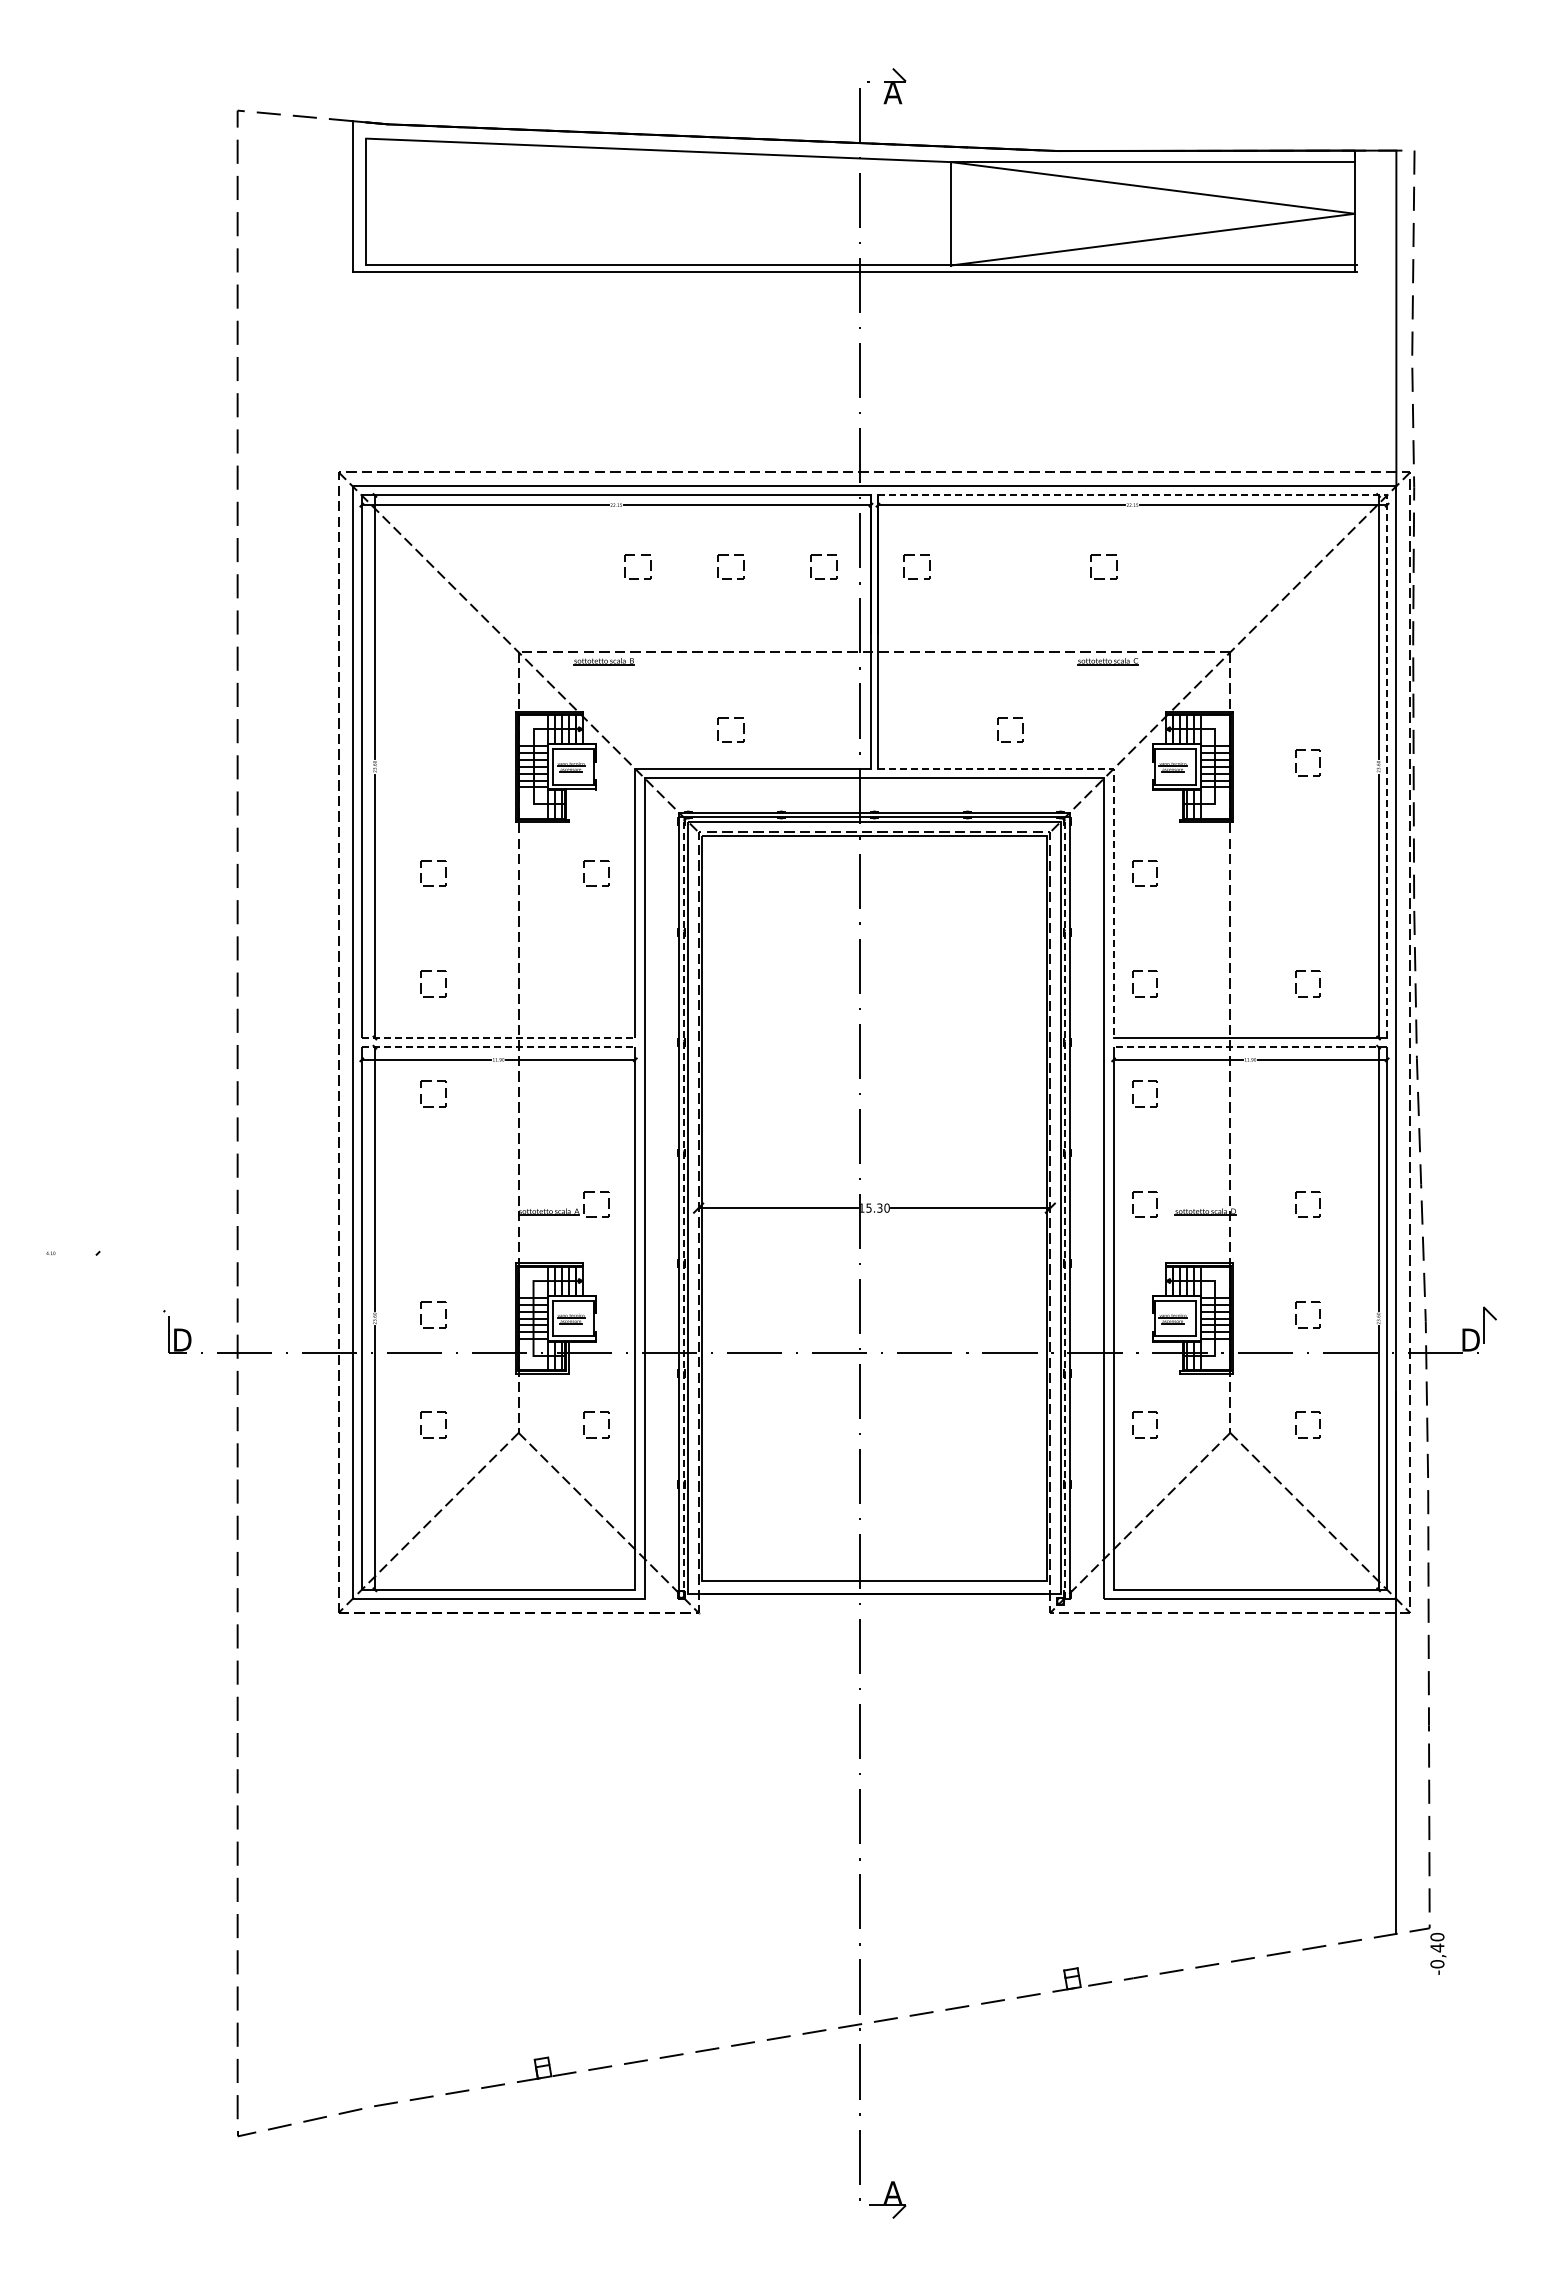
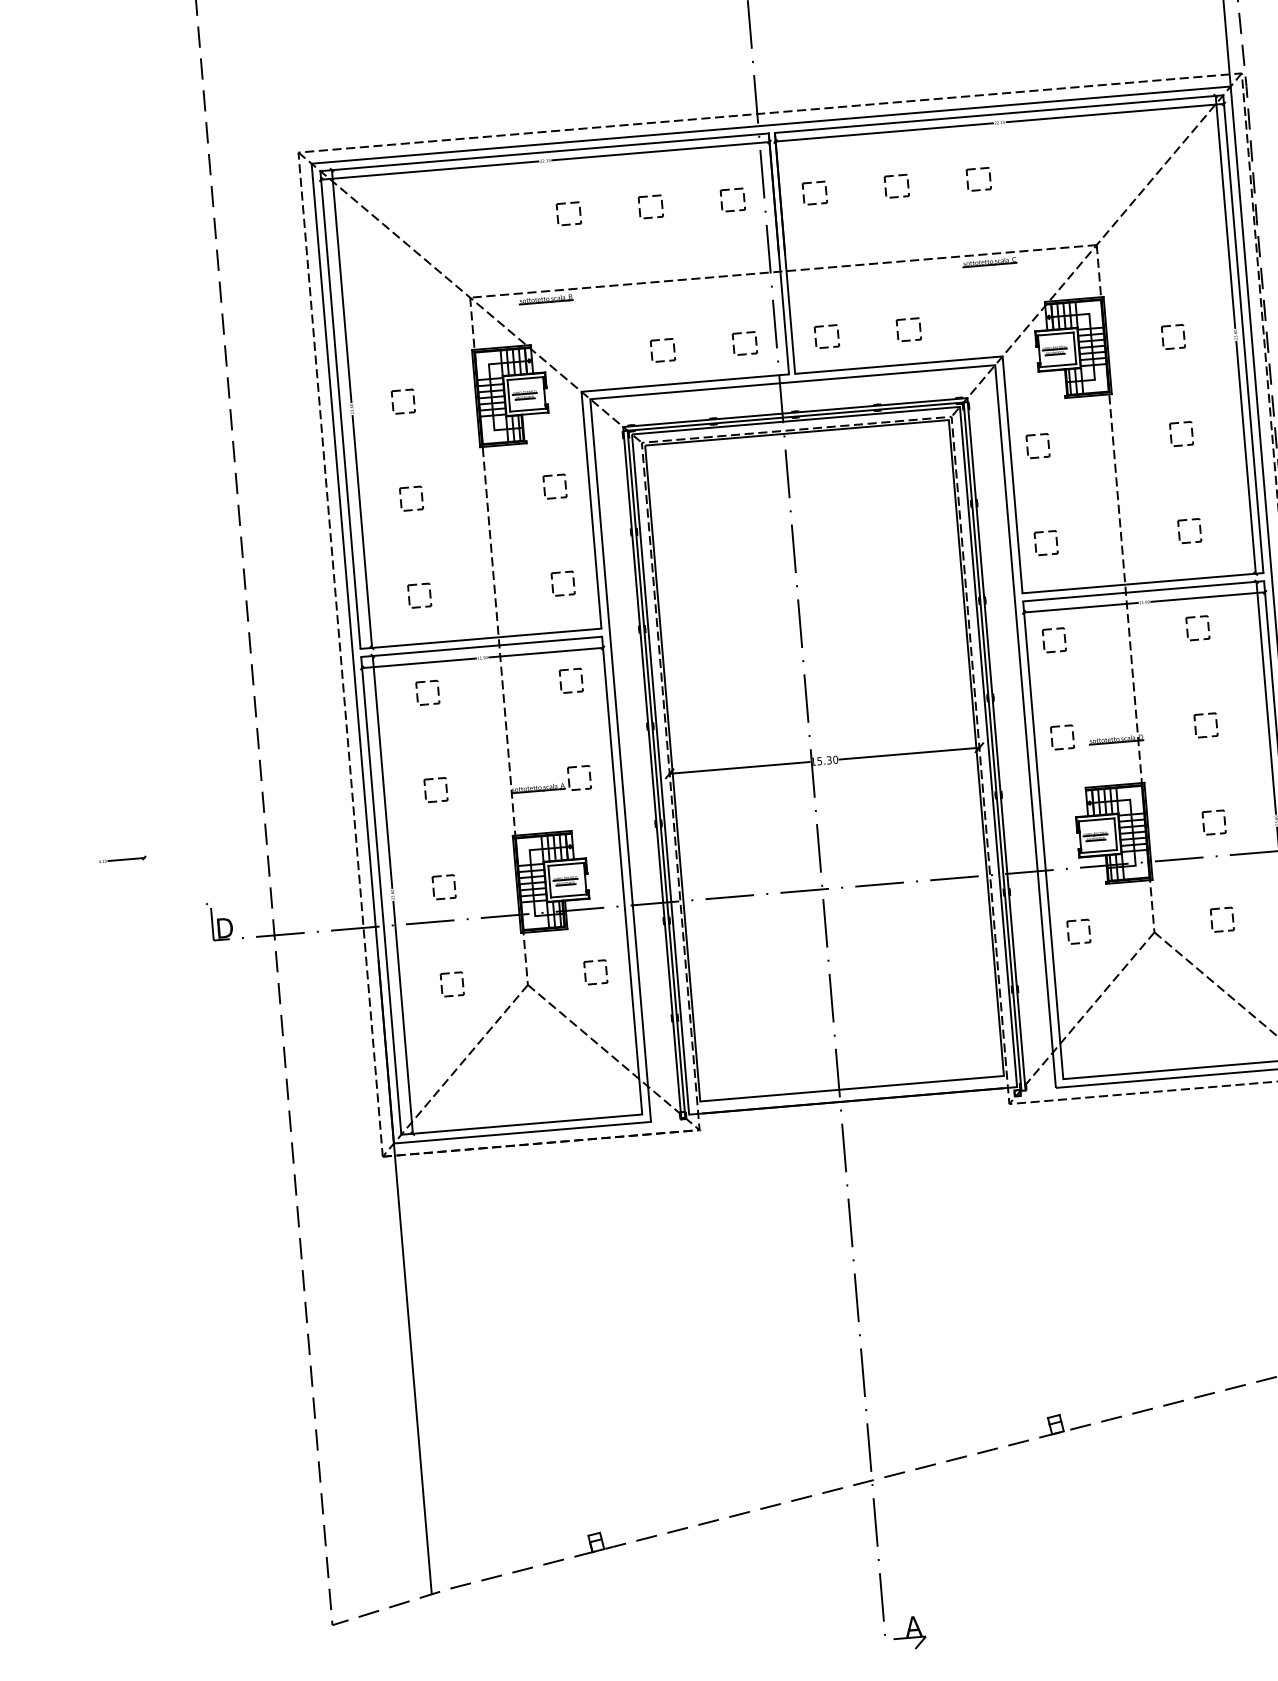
line: (1387, 511) -> (1224, 109), dashed -> solid
part: (1007, 555) -> (893, 176), added
part: (821, 718) -> (741, 333), added
part: (914, 718) -> (823, 326), added
part: (445, 762) -> (413, 400), added
line: (1113, 785) -> (1003, 370), dashed -> solid
part: (1296, 873) -> (1171, 434), added
part: (584, 983) -> (552, 584), added
line: (498, 1038) -> (480, 639), dashed -> solid
line: (498, 1047) -> (481, 647), dashed -> solid
line: (1250, 1047) -> (1143, 591), dashed -> solid
part: (608, 1093) -> (581, 679), added
part: (1296, 1094) -> (1187, 629), added
part: (421, 1204) -> (425, 791), added
line: (683, 1208) -> (656, 775), dashed -> solid
line: (1065, 1208) -> (992, 746), dashed -> solid
line: (77, 1253) -> (126, 859), added
line: (352, 1750) -> (405, 1276), added

